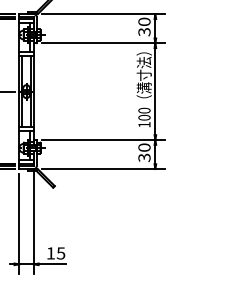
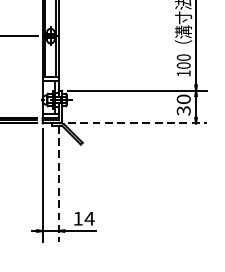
line: (103, 169) -> (137, 124), solid -> dashed
line: (33, 222) -> (58, 183), solid -> dashed
text: (60, 253) -> (89, 218), 15 -> 14

